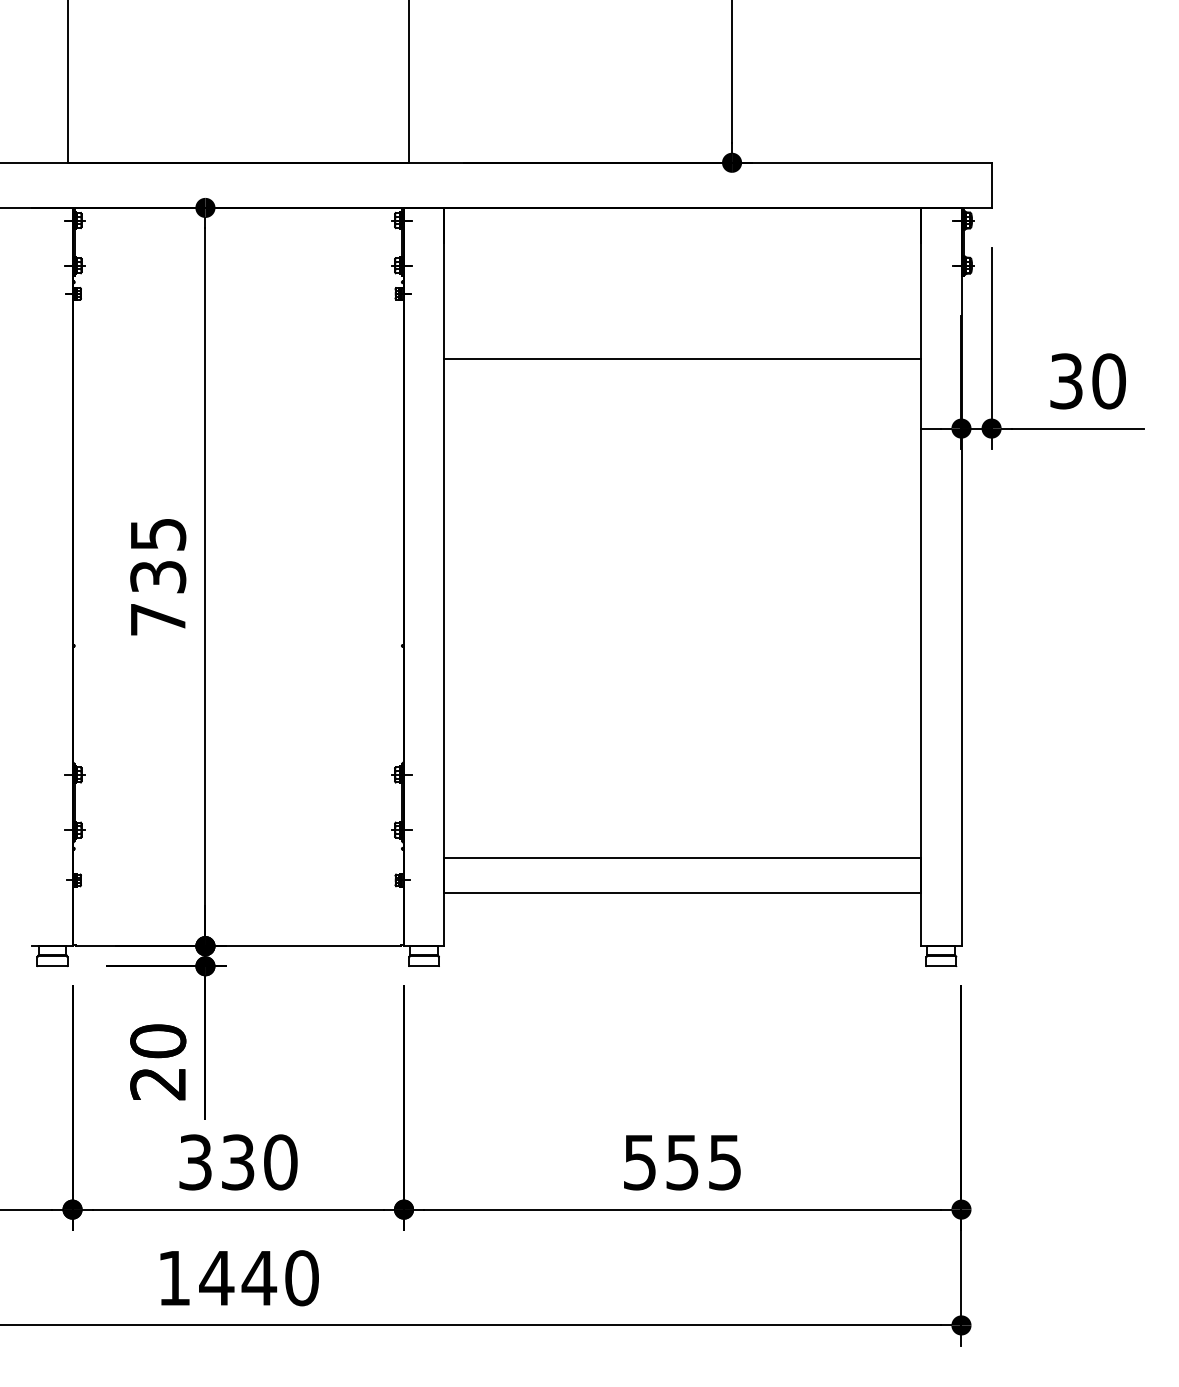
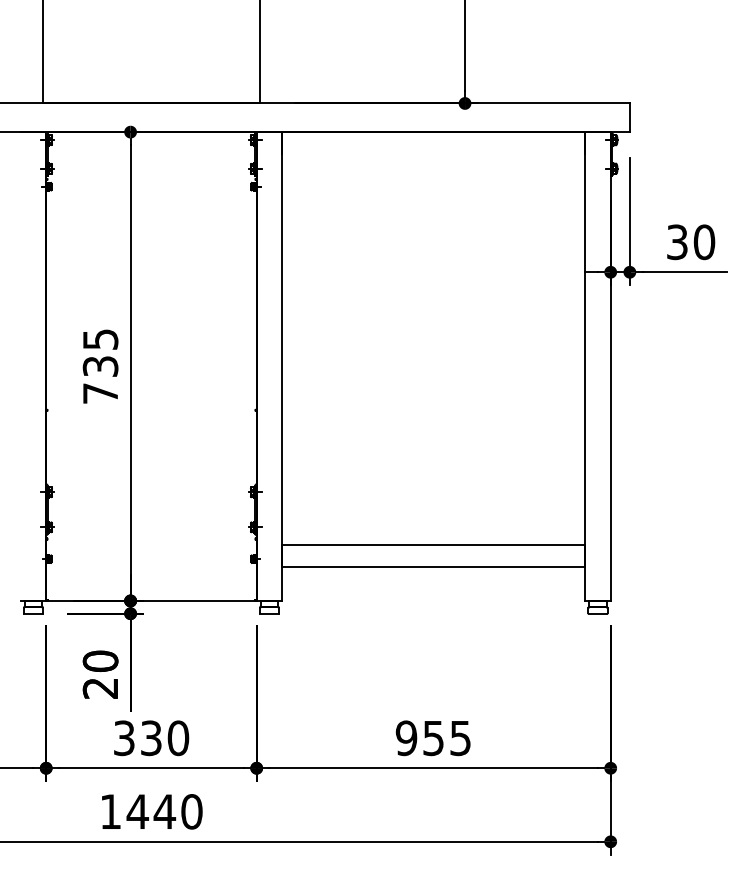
line: (682, 358) -> (433, 227), removed
text: (639, 1161) -> (406, 737), 555 -> 955

